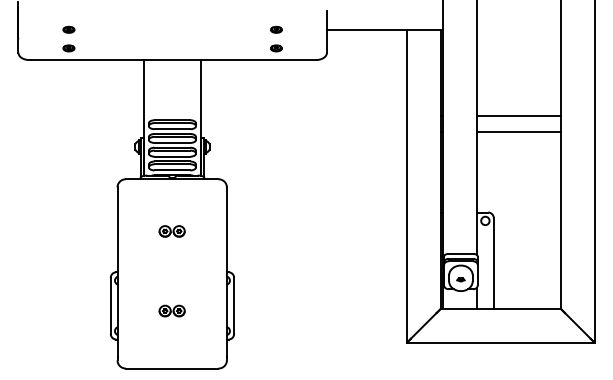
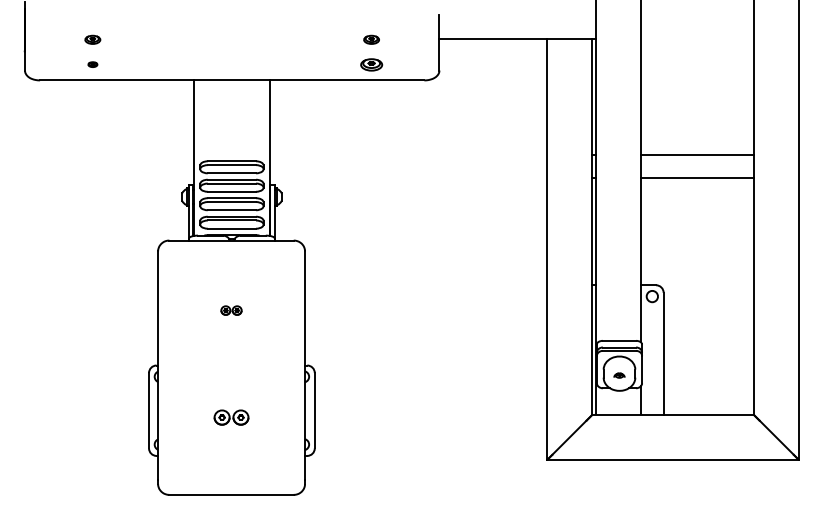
part: (68, 48) -> (92, 64), size x0.6
part: (276, 48) -> (371, 64), size x1.4
part: (172, 231) -> (231, 310), size x0.6

